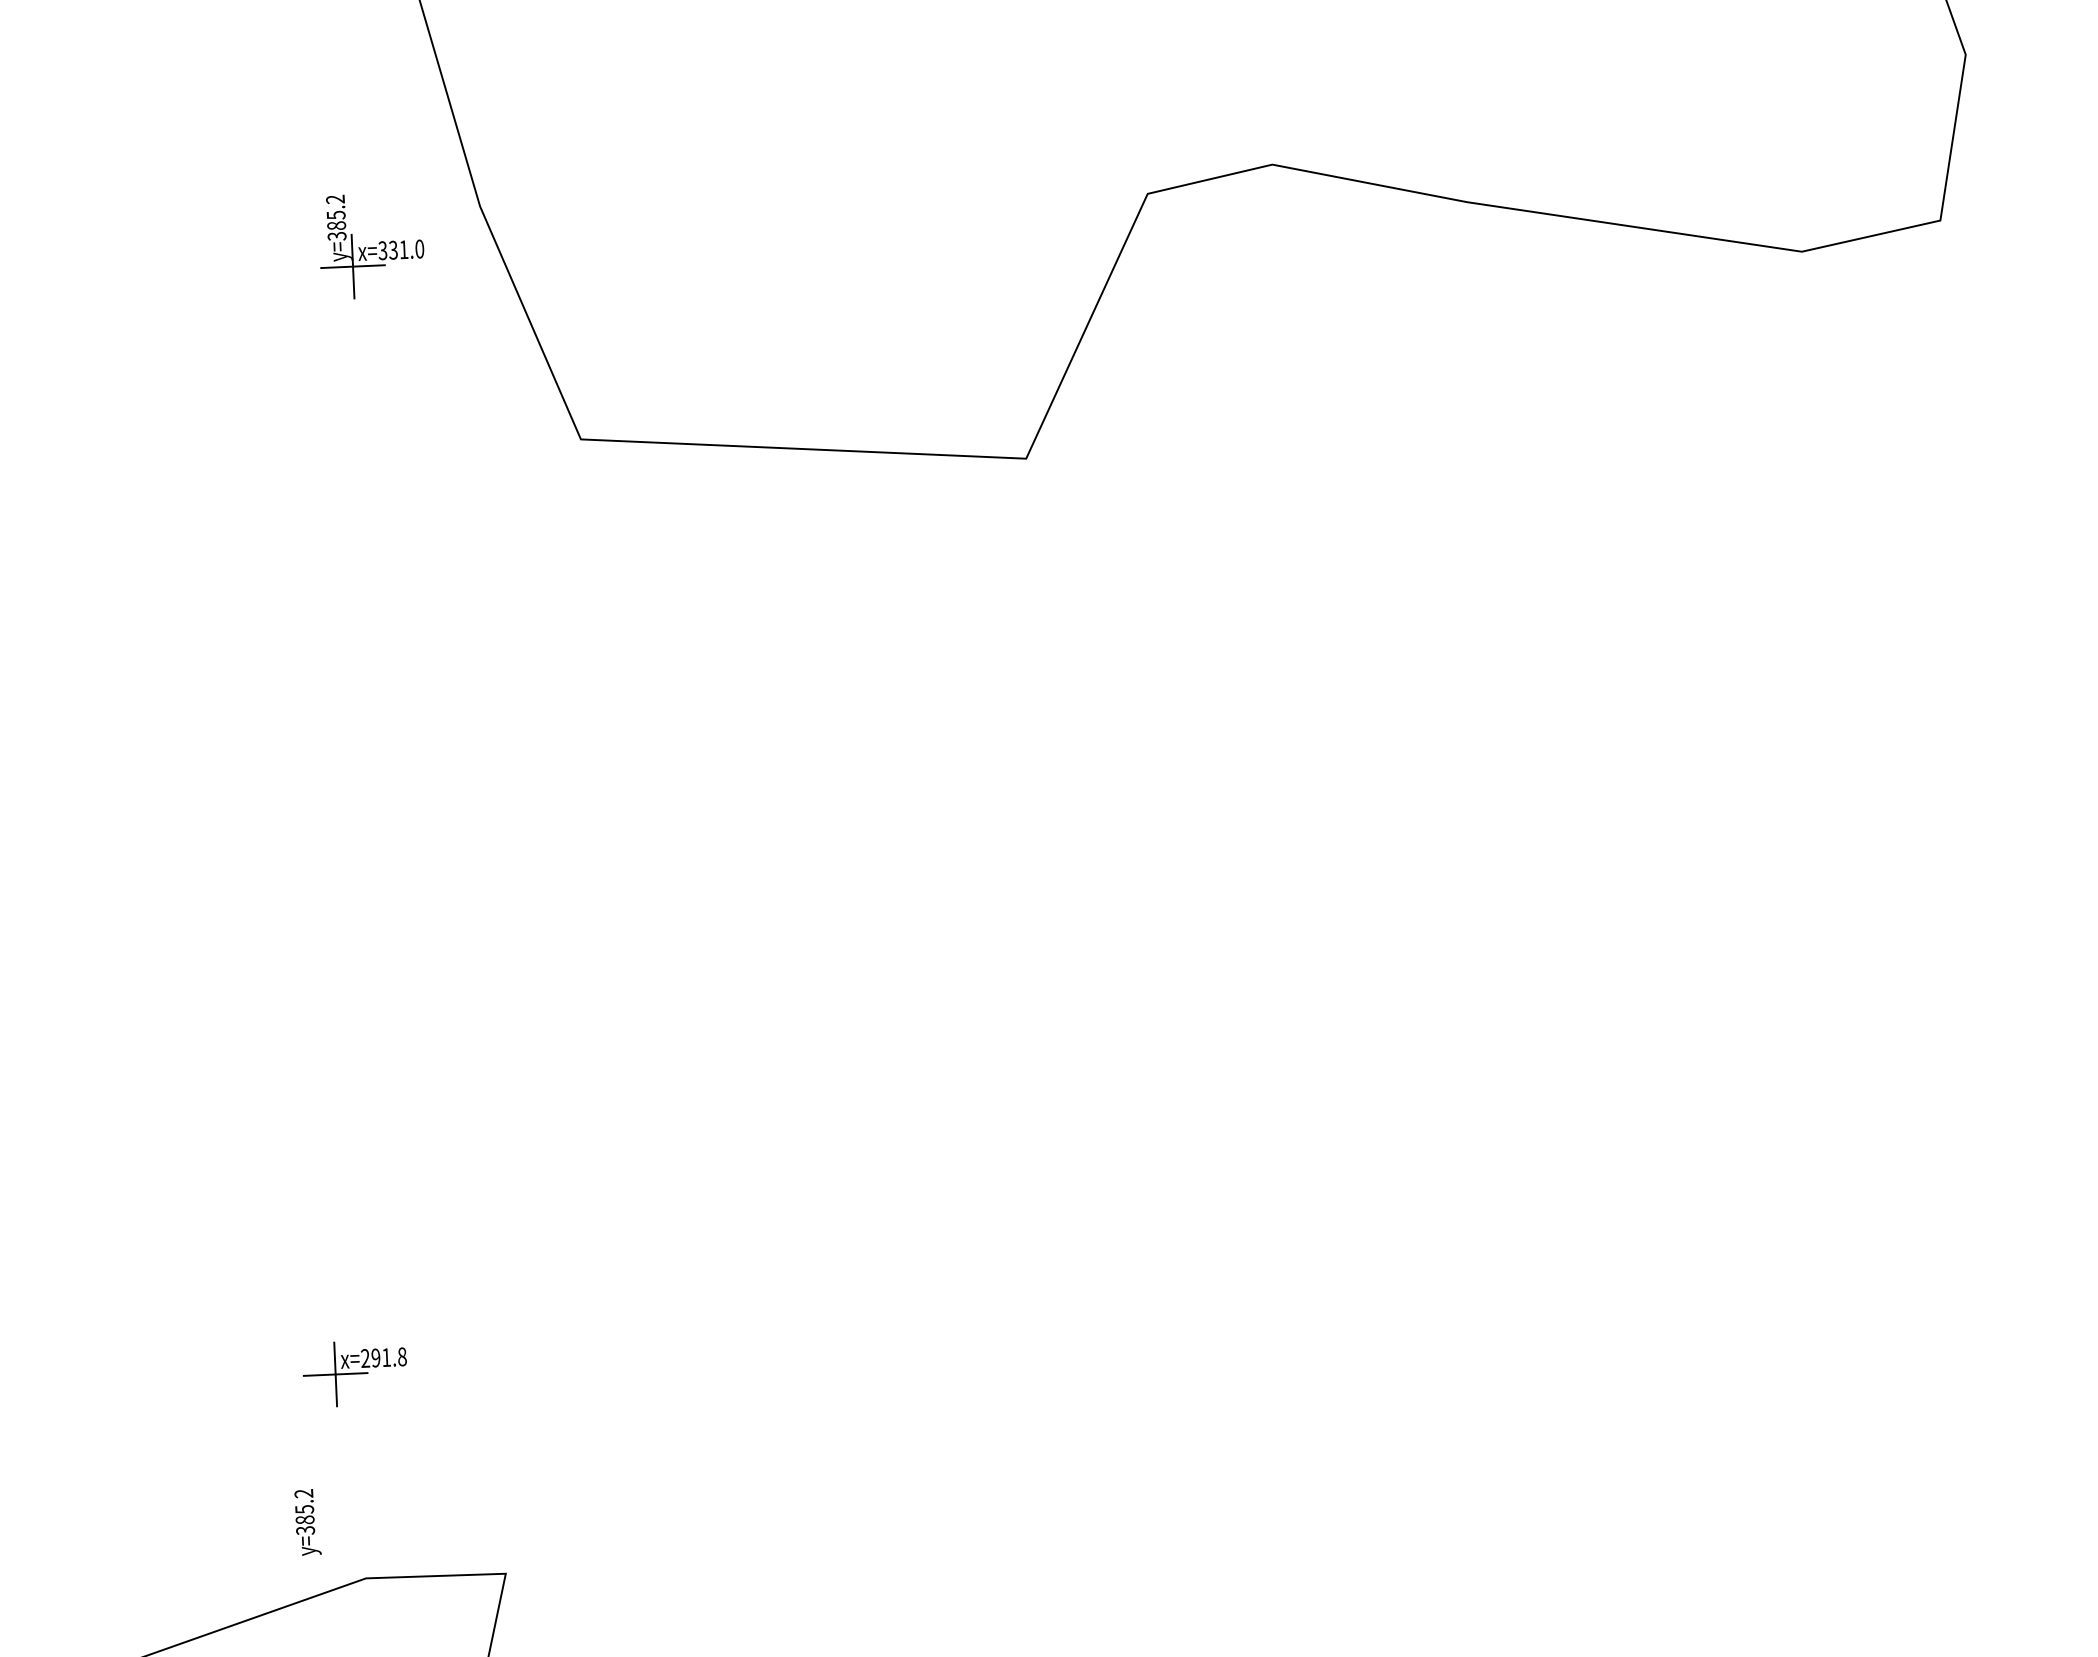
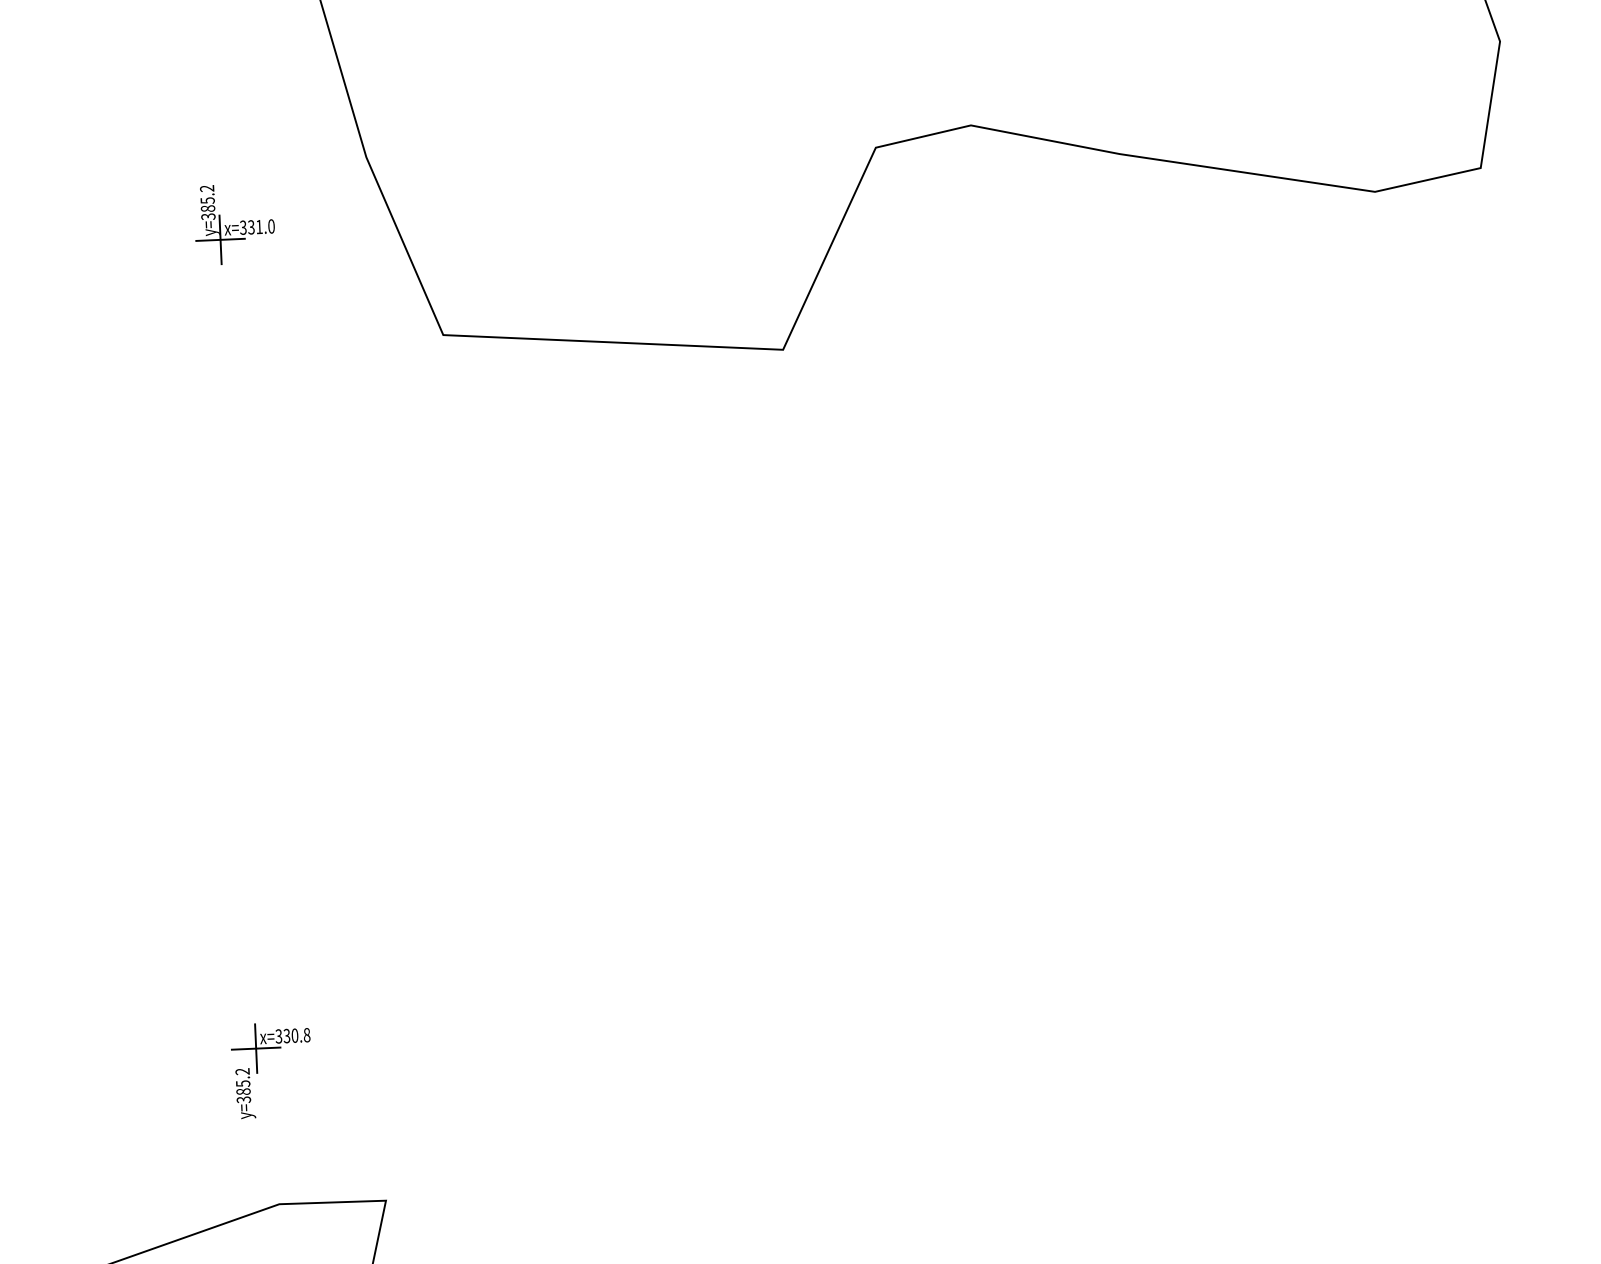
part: (372, 246) -> (235, 224), moved
text: (375, 1358) -> (286, 1036), =291.8 -> =330.8
text: (307, 1522) -> (245, 1093), moved

